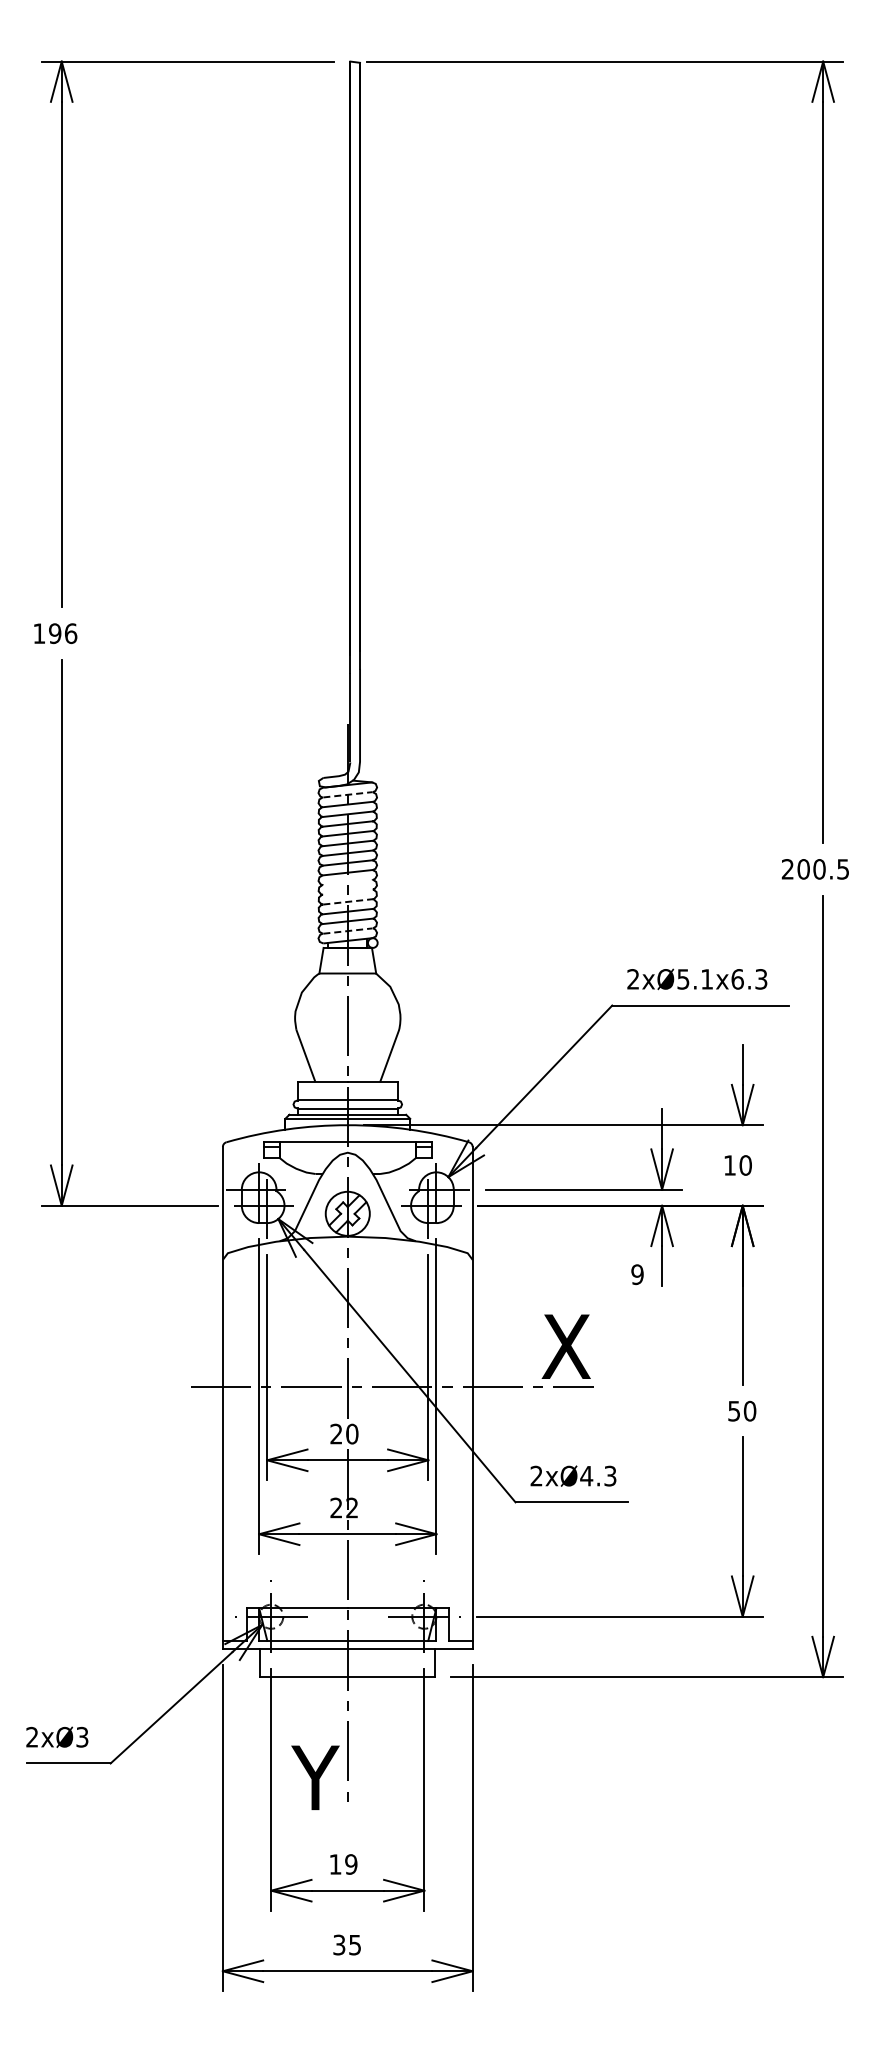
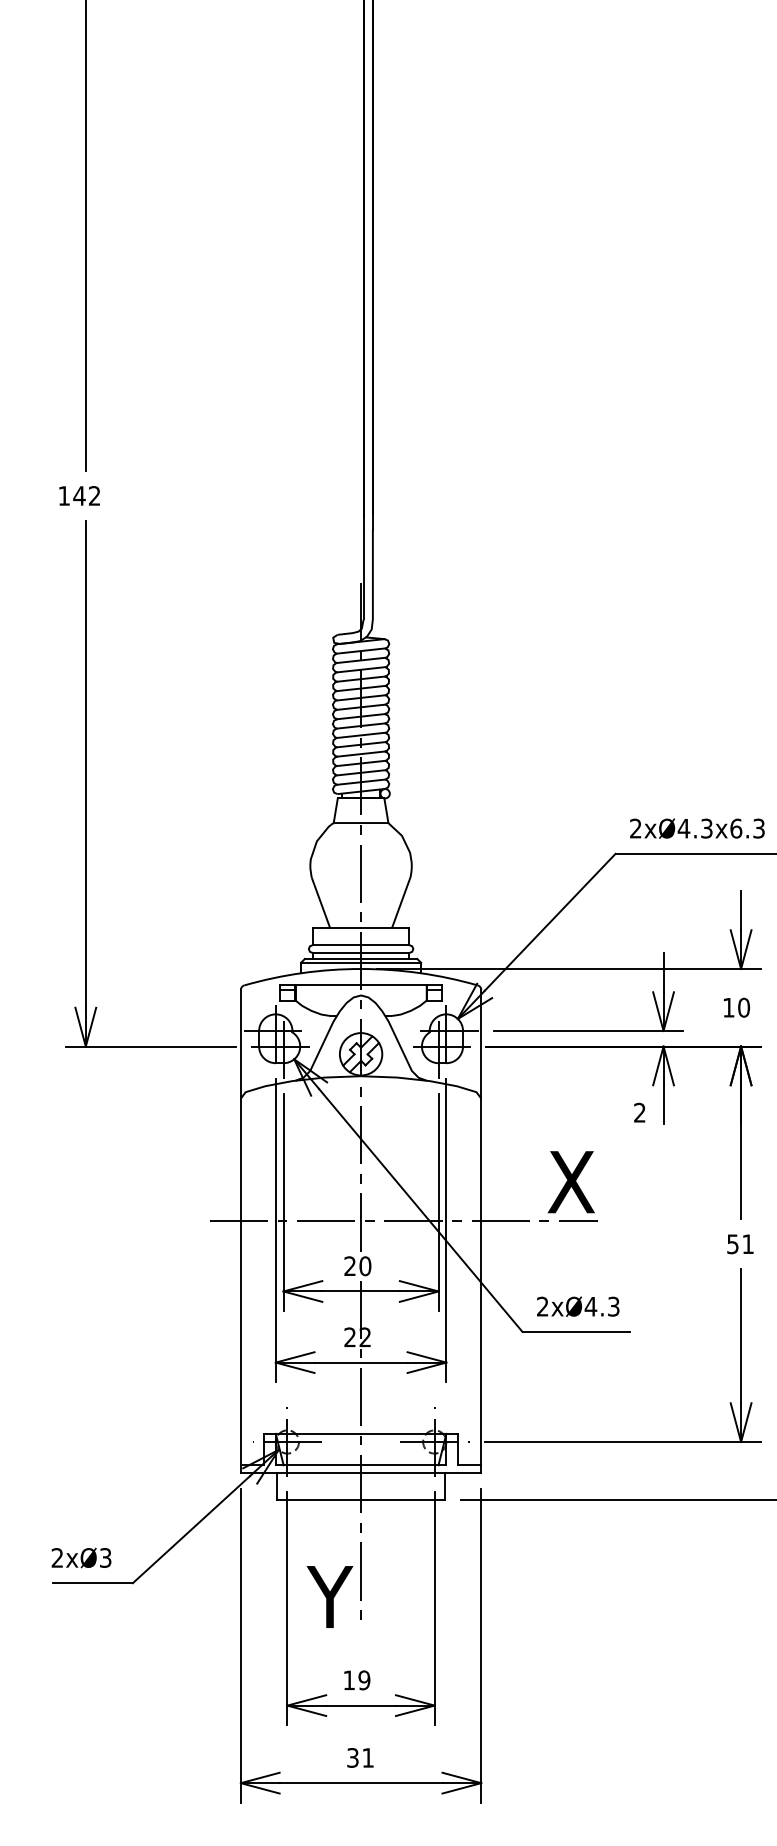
text: (62, 633) -> (86, 495), 196 -> 142
line: (347, 794) -> (360, 650), dashed -> solid
line: (347, 882) -> (360, 735), added
line: (347, 891) -> (360, 744), added
line: (347, 901) -> (360, 753), dashed -> solid
line: (347, 931) -> (360, 782), dashed -> solid
text: (694, 979) -> (694, 828), 2xØ5.1x6.3 -> 2xØ4.3x6.3
text: (637, 1274) -> (639, 1112), 9 -> 2
text: (749, 1410) -> (747, 1243), 50 -> 51
text: (354, 1945) -> (367, 1758), 35 -> 31

